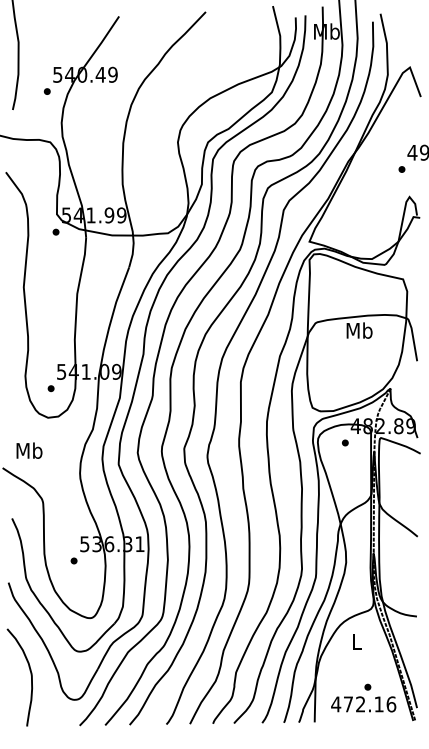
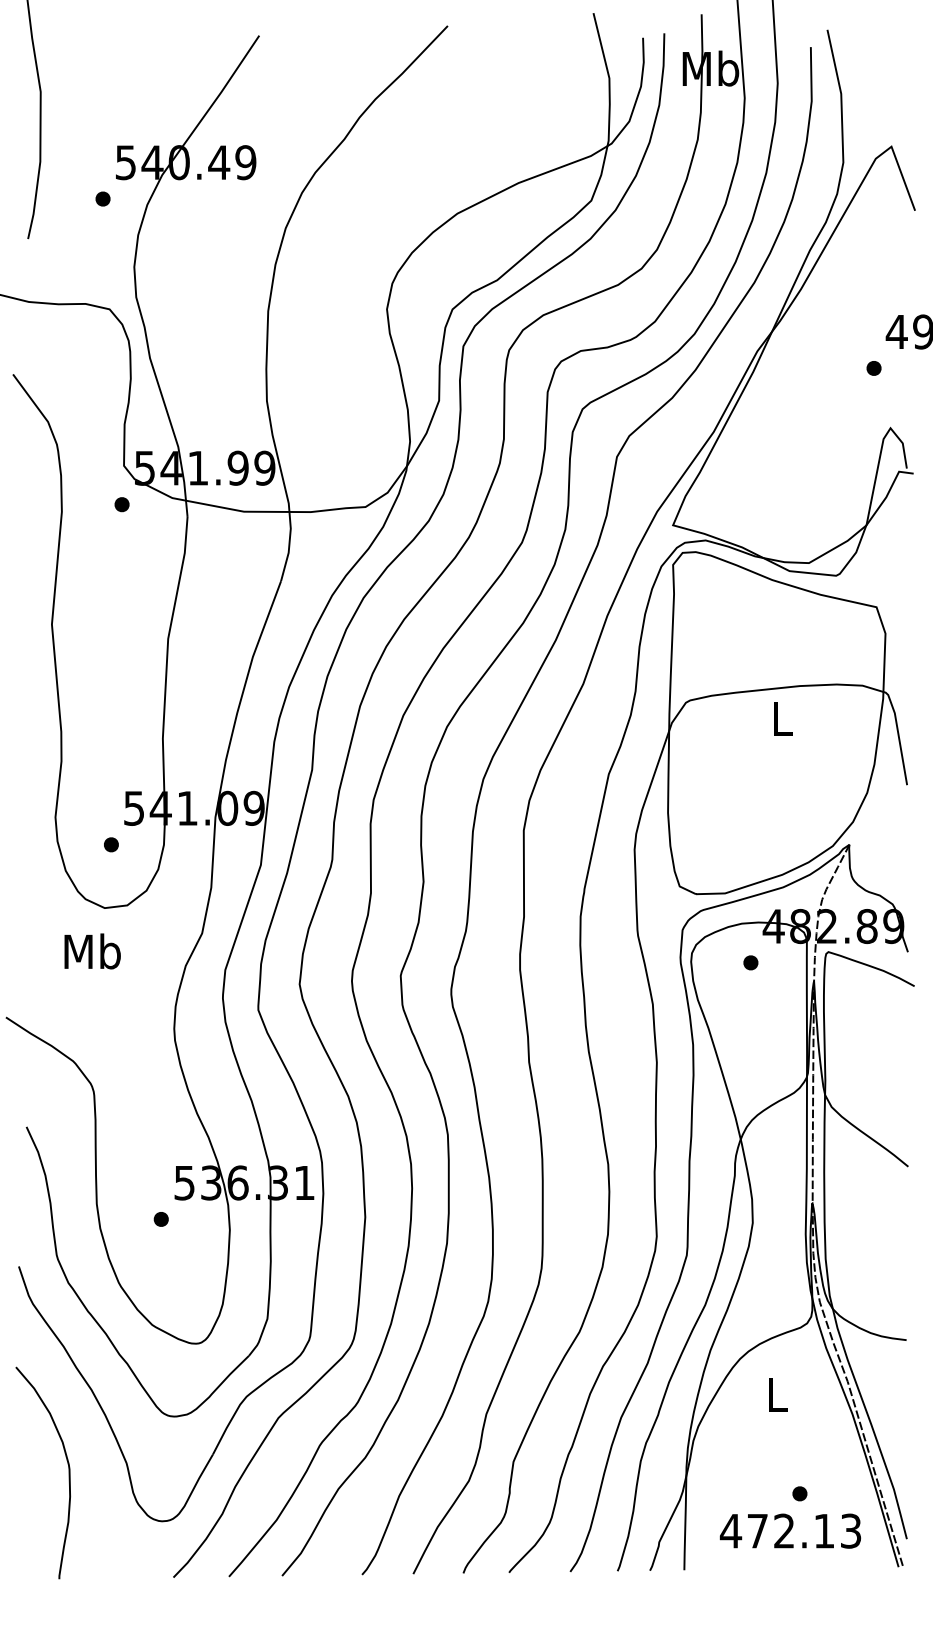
text: (359, 330) -> (781, 718), Mb -> L
text: (29, 450) -> (92, 950), moved
text: (391, 704) -> (851, 1531), 472.16 -> 472.13

